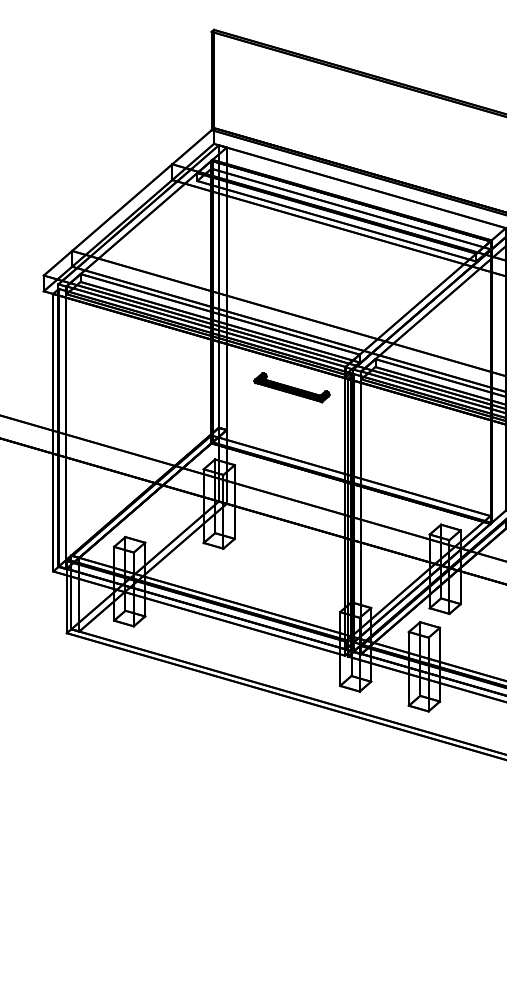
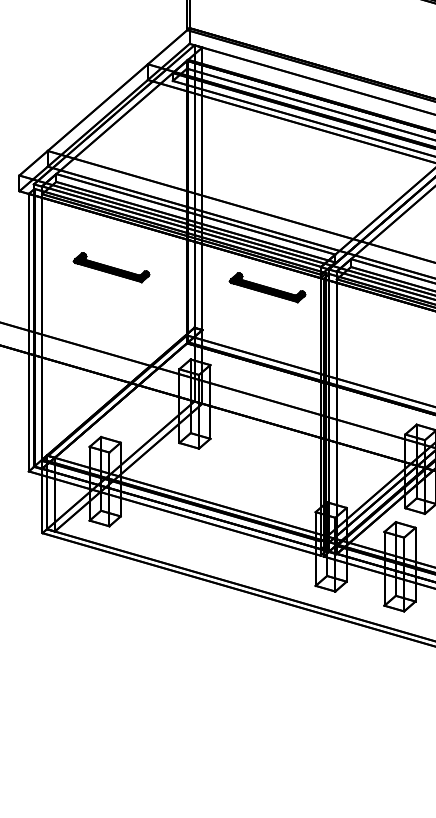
part: (135, 367) -> (111, 267), added

